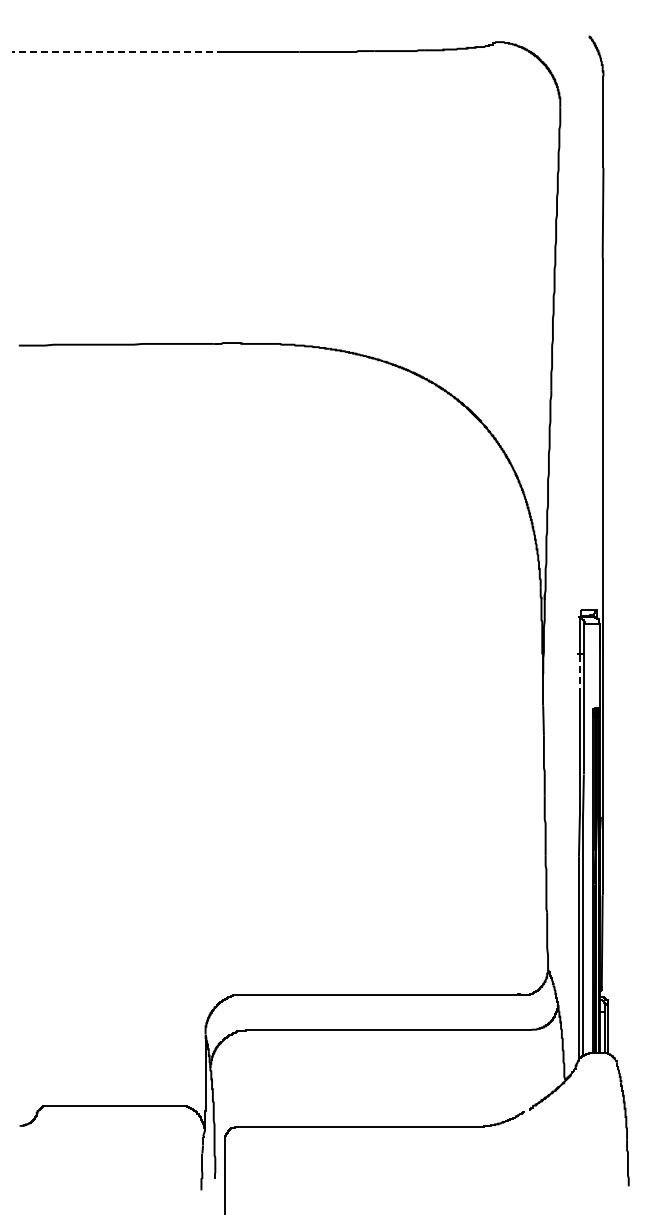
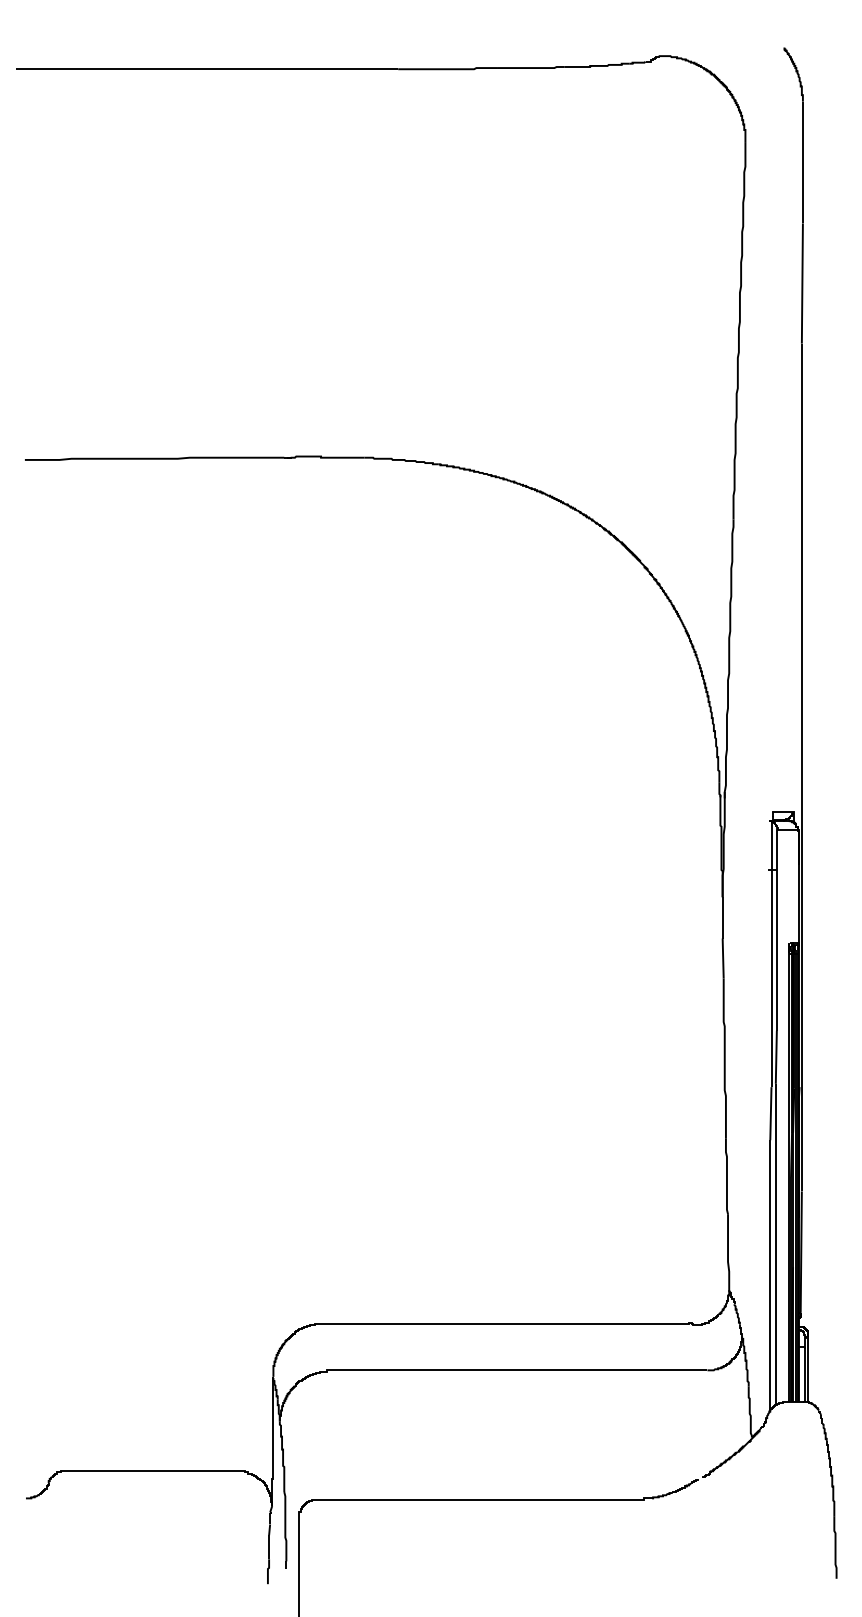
line: (117, 52) -> (156, 69), dashed -> solid
line: (579, 675) -> (771, 898), dashed -> solid

